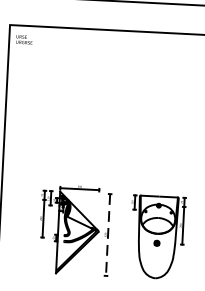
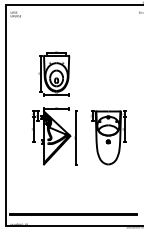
part: (79, 133) -> (54, 73), added
line: (108, 235) -> (76, 138), dashed -> solid

